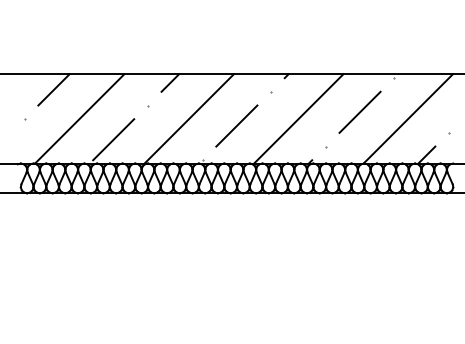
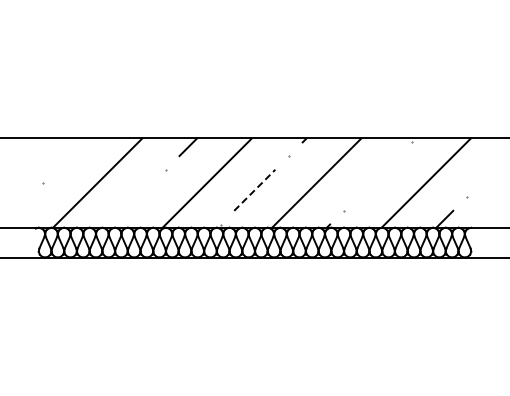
line: (53, 89) -> (71, 153), removed
line: (359, 112) -> (377, 176), removed
line: (237, 125) -> (255, 189), solid -> dashed
line: (113, 139) -> (131, 203), removed

